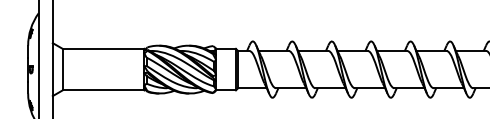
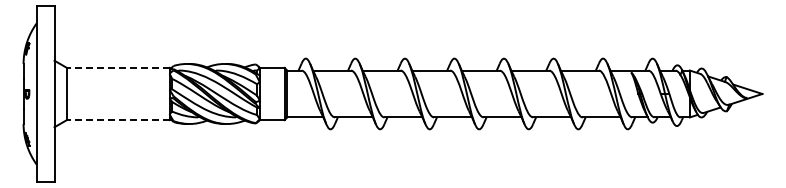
line: (102, 48) -> (117, 67), solid -> dashed
line: (102, 90) -> (117, 120), solid -> dashed

